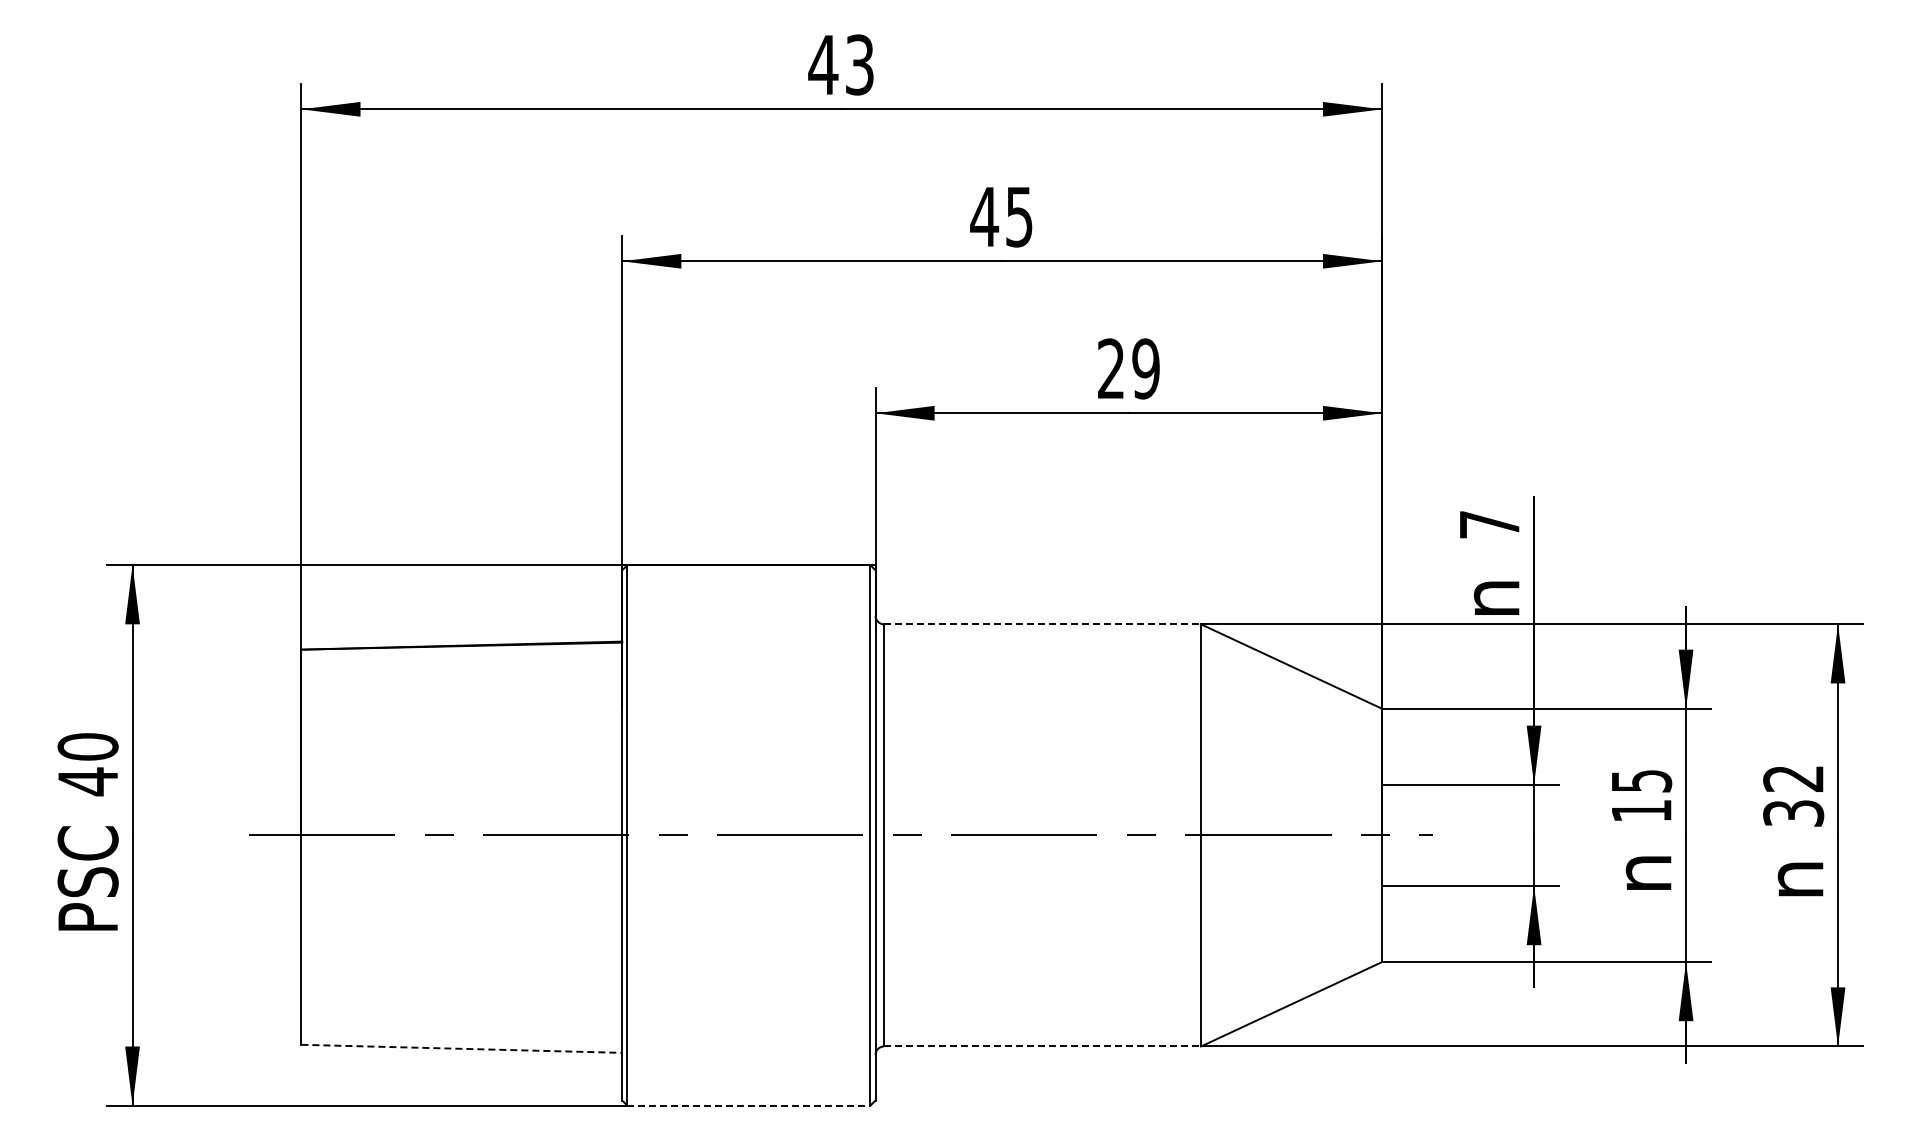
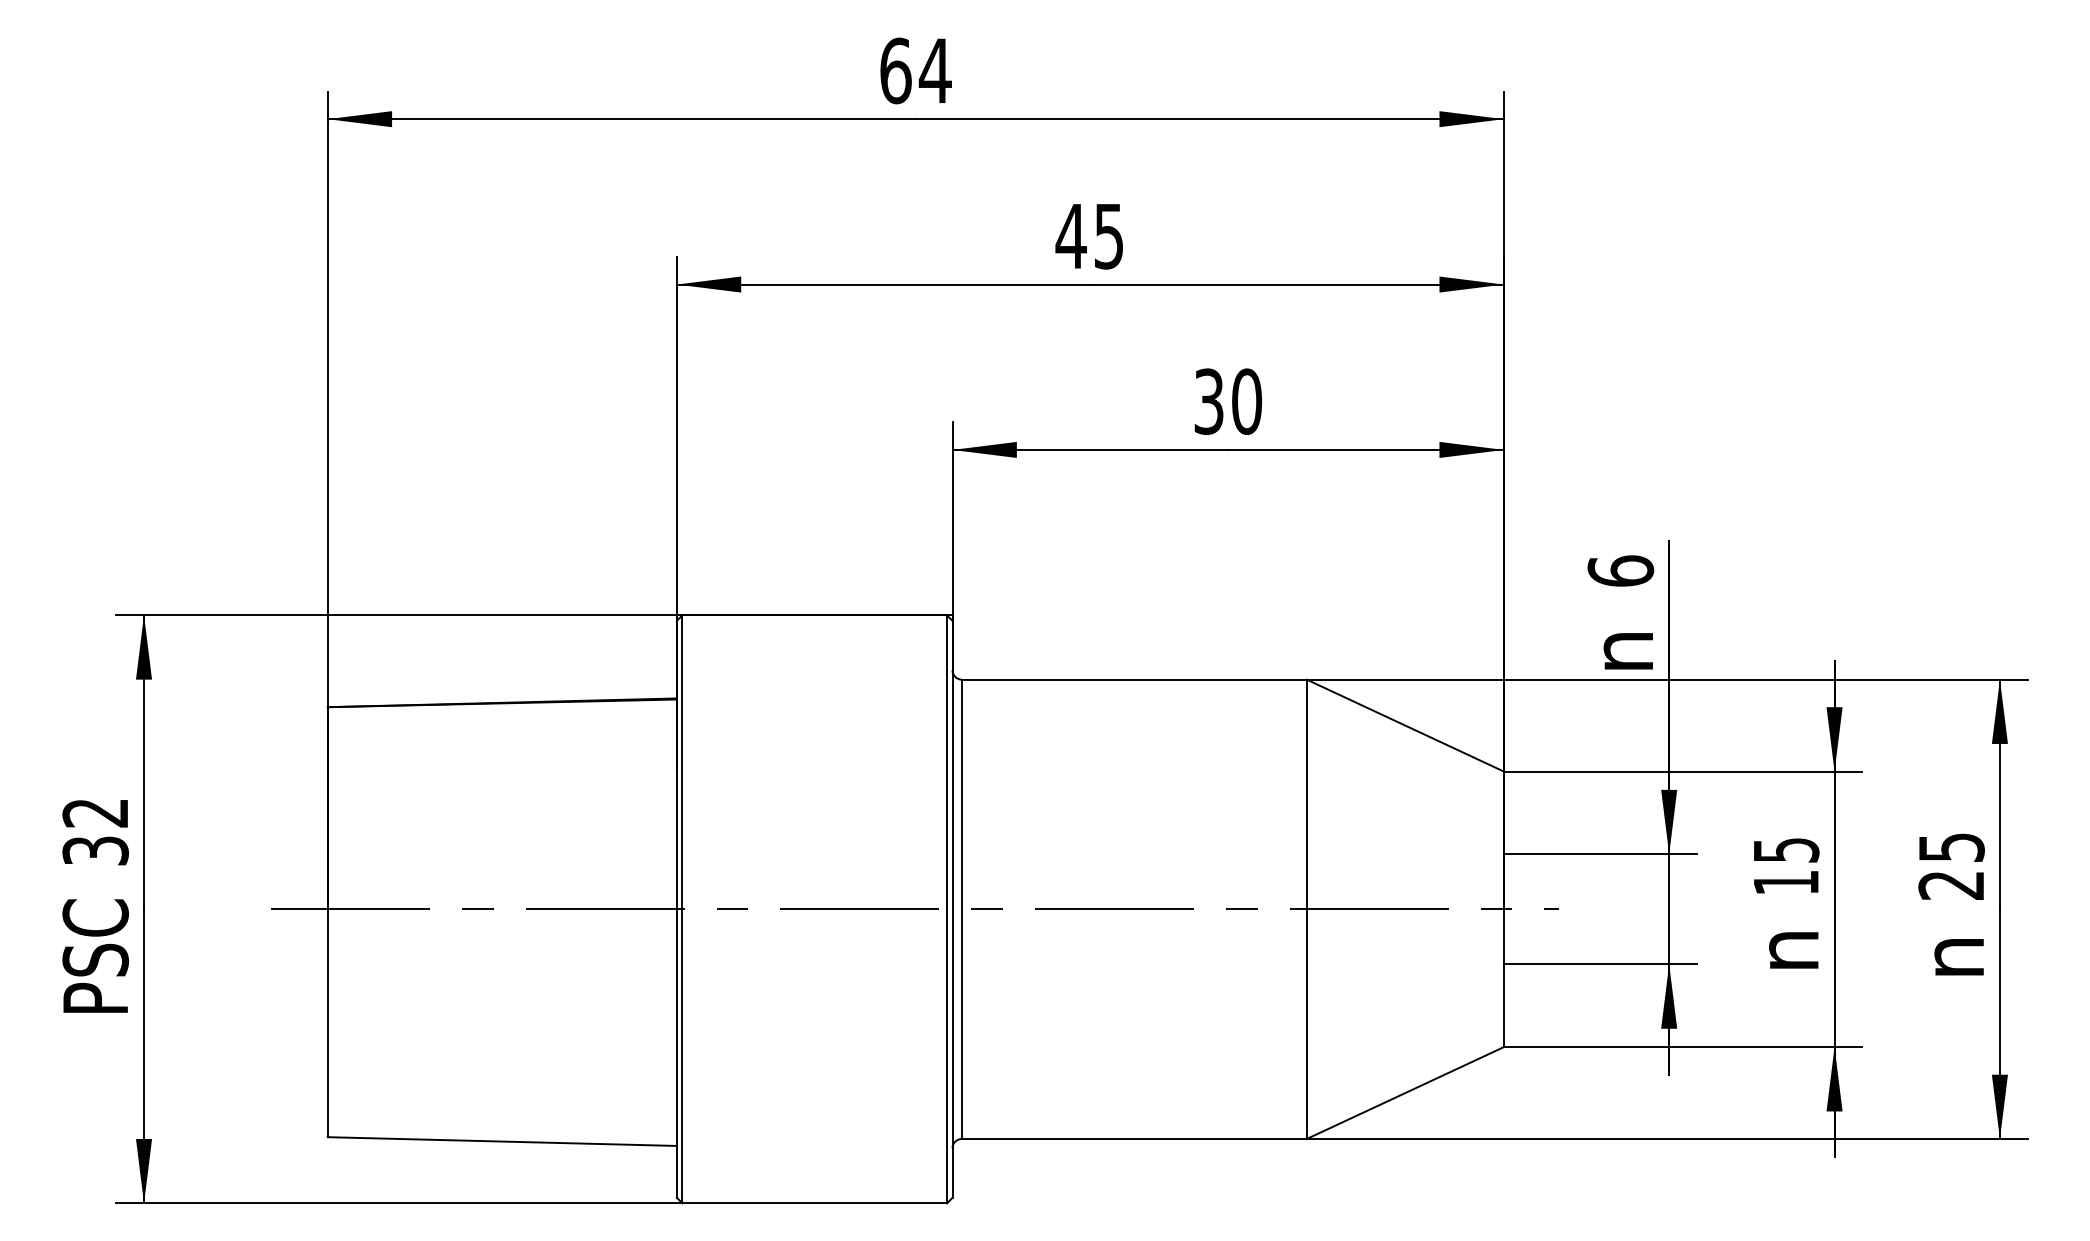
text: (841, 64) -> (915, 70), 43 -> 64
text: (1128, 368) -> (1227, 401), 29 -> 30
text: (1489, 524) -> (1620, 570), 7 -> 6
line: (1042, 624) -> (1134, 679), dashed -> solid
text: (87, 764) -> (95, 832), 40 -> 32
text: (1793, 796) -> (1951, 866), 32 -> 25
line: (1042, 1046) -> (1134, 1139), dashed -> solid
line: (462, 1048) -> (503, 1141), dashed -> solid
line: (748, 1105) -> (814, 1203), dashed -> solid

